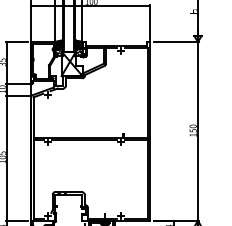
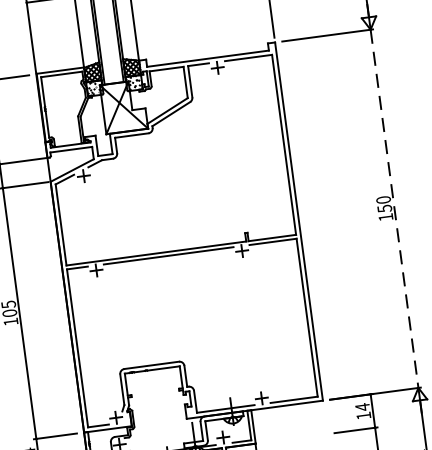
line: (197, 131) -> (393, 208), solid -> dashed

